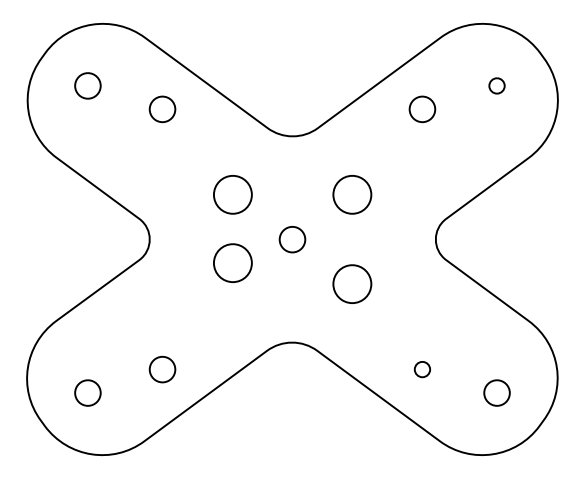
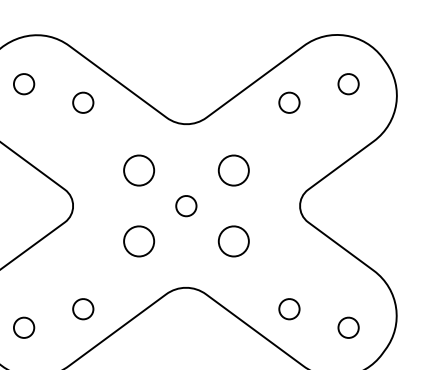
part: (496, 85) -> (348, 83), size x1.67
part: (232, 262) -> (138, 240), moved
part: (422, 369) -> (289, 309), size x1.67

